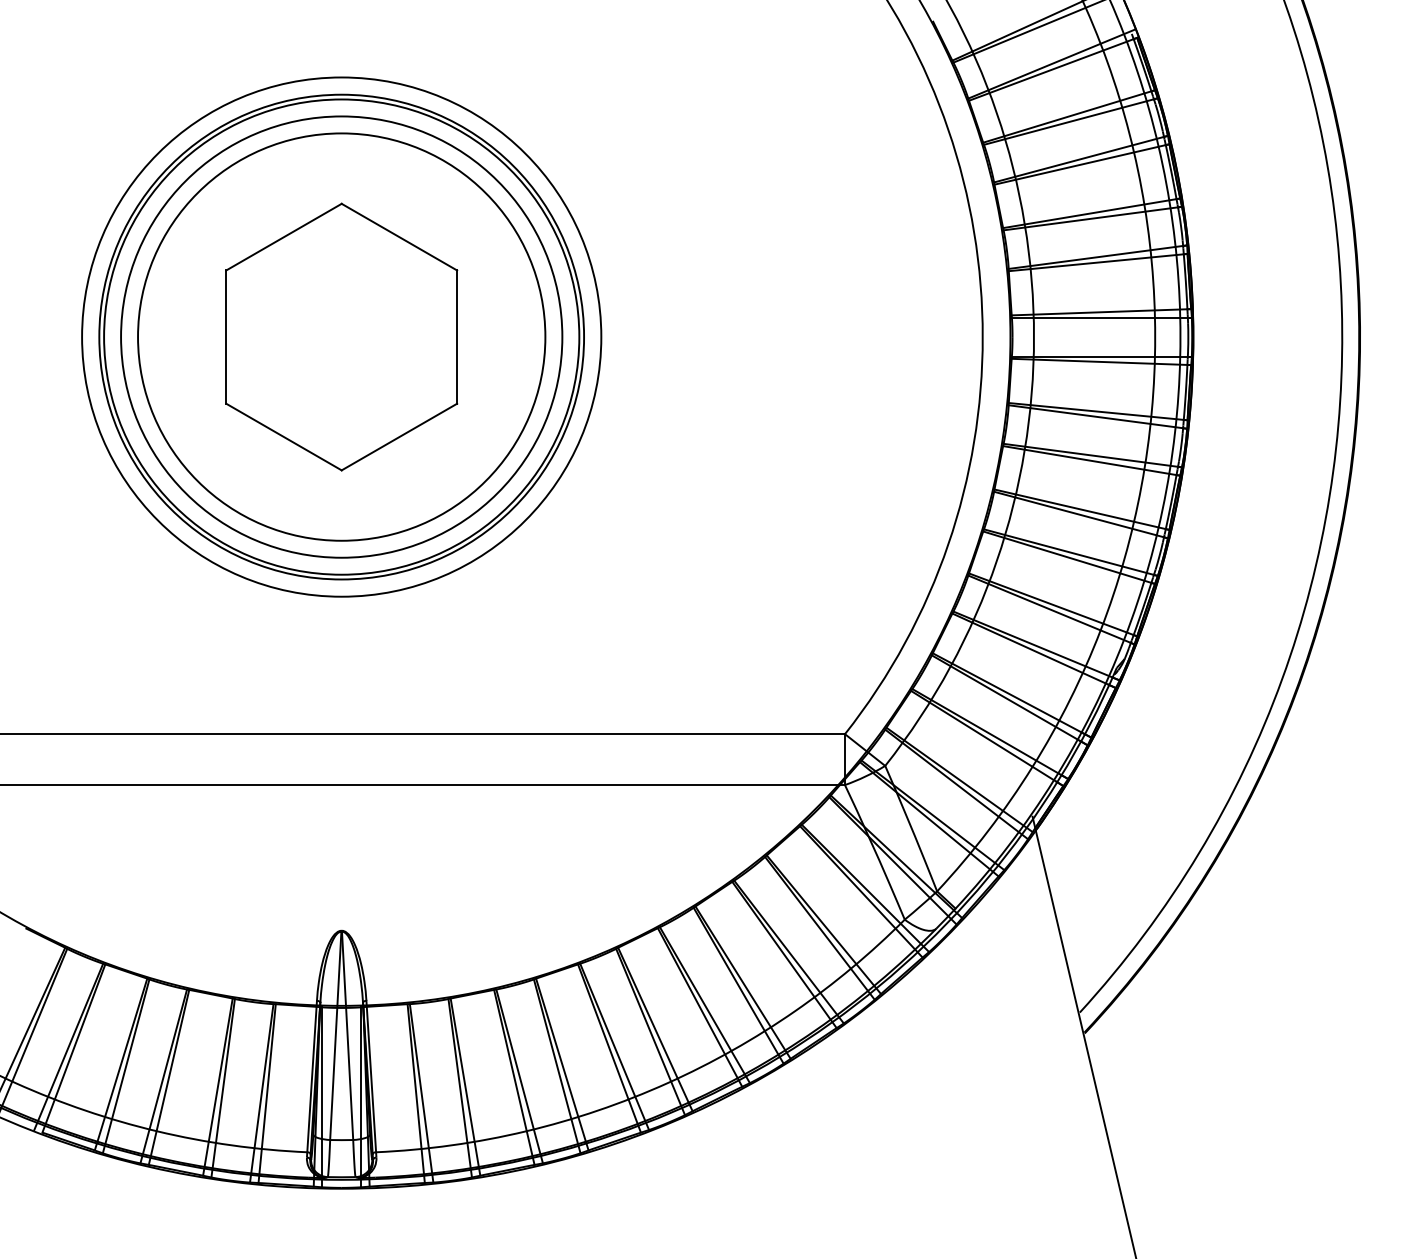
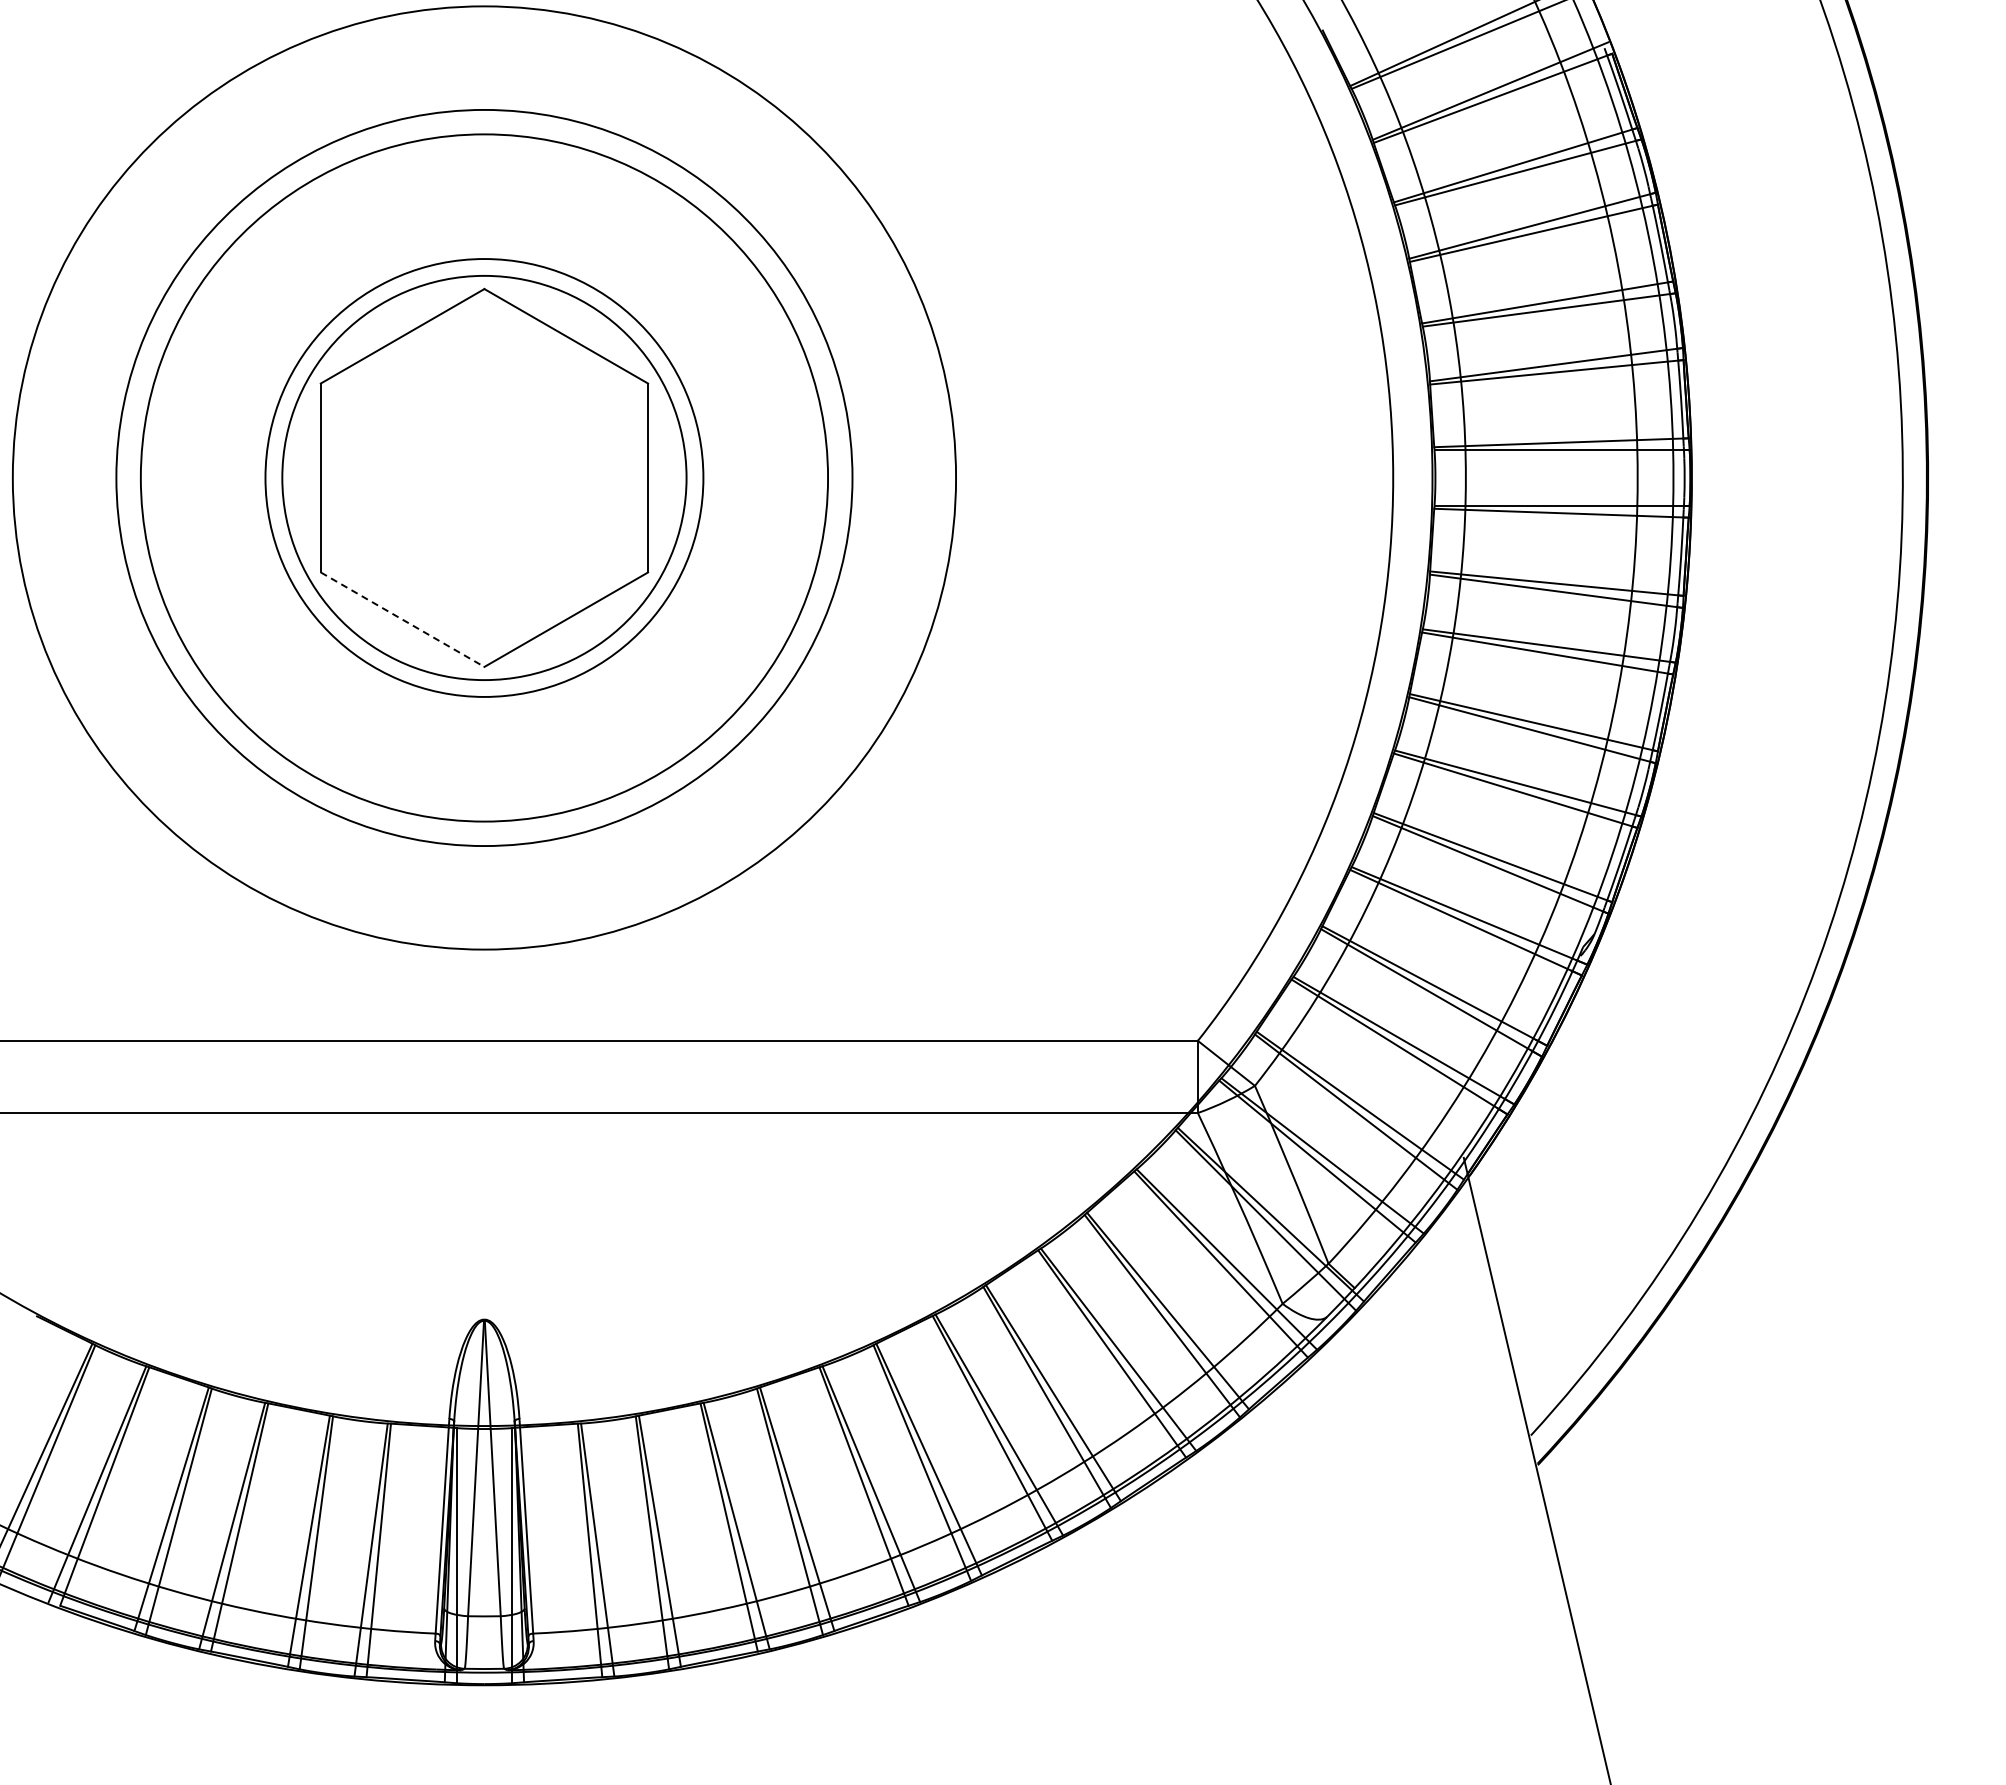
circle: (341, 336) -> (484, 477), size x0.7
circle: (341, 336) -> (484, 477), size x0.7
circle: (341, 336) -> (484, 477), size x1.4
line: (284, 436) -> (403, 619), solid -> dashed

